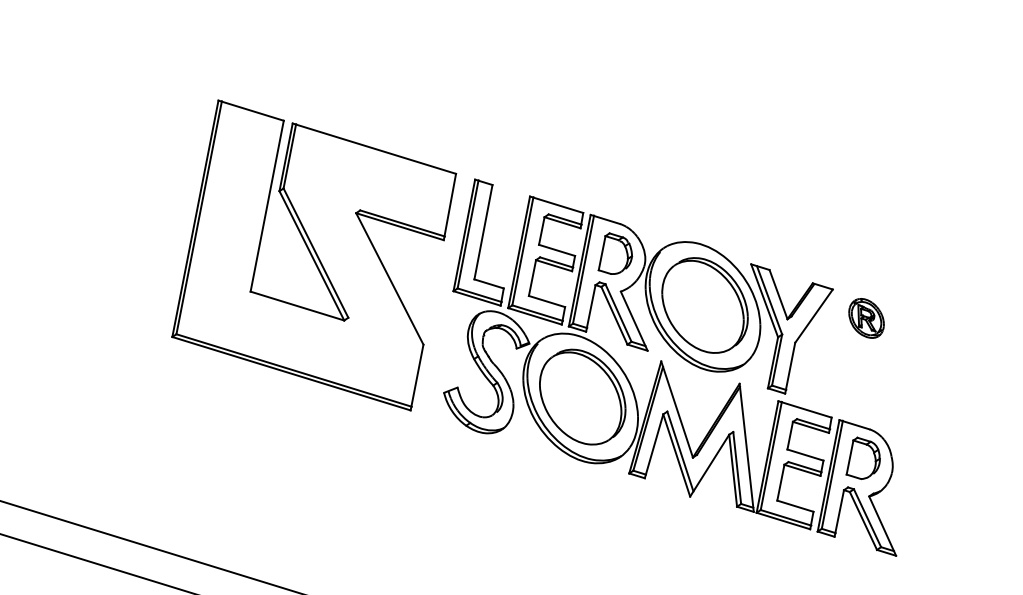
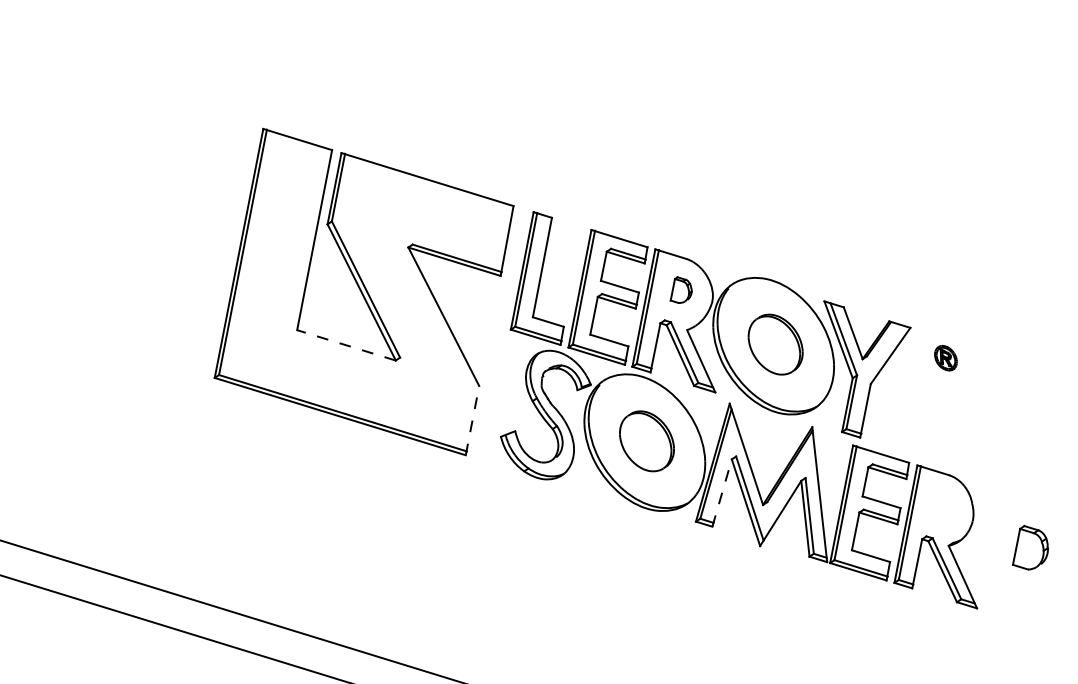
part: (614, 253) -> (680, 289), size x0.6
part: (704, 305) -> (775, 344), size x0.6
line: (297, 306) -> (346, 345), solid -> dashed
part: (866, 317) -> (945, 357), size x0.6
line: (417, 377) -> (472, 420), solid -> dashed
part: (582, 397) -> (646, 441), size x0.6
line: (654, 445) -> (722, 492), solid -> dashed
part: (863, 458) -> (1030, 547), moved

